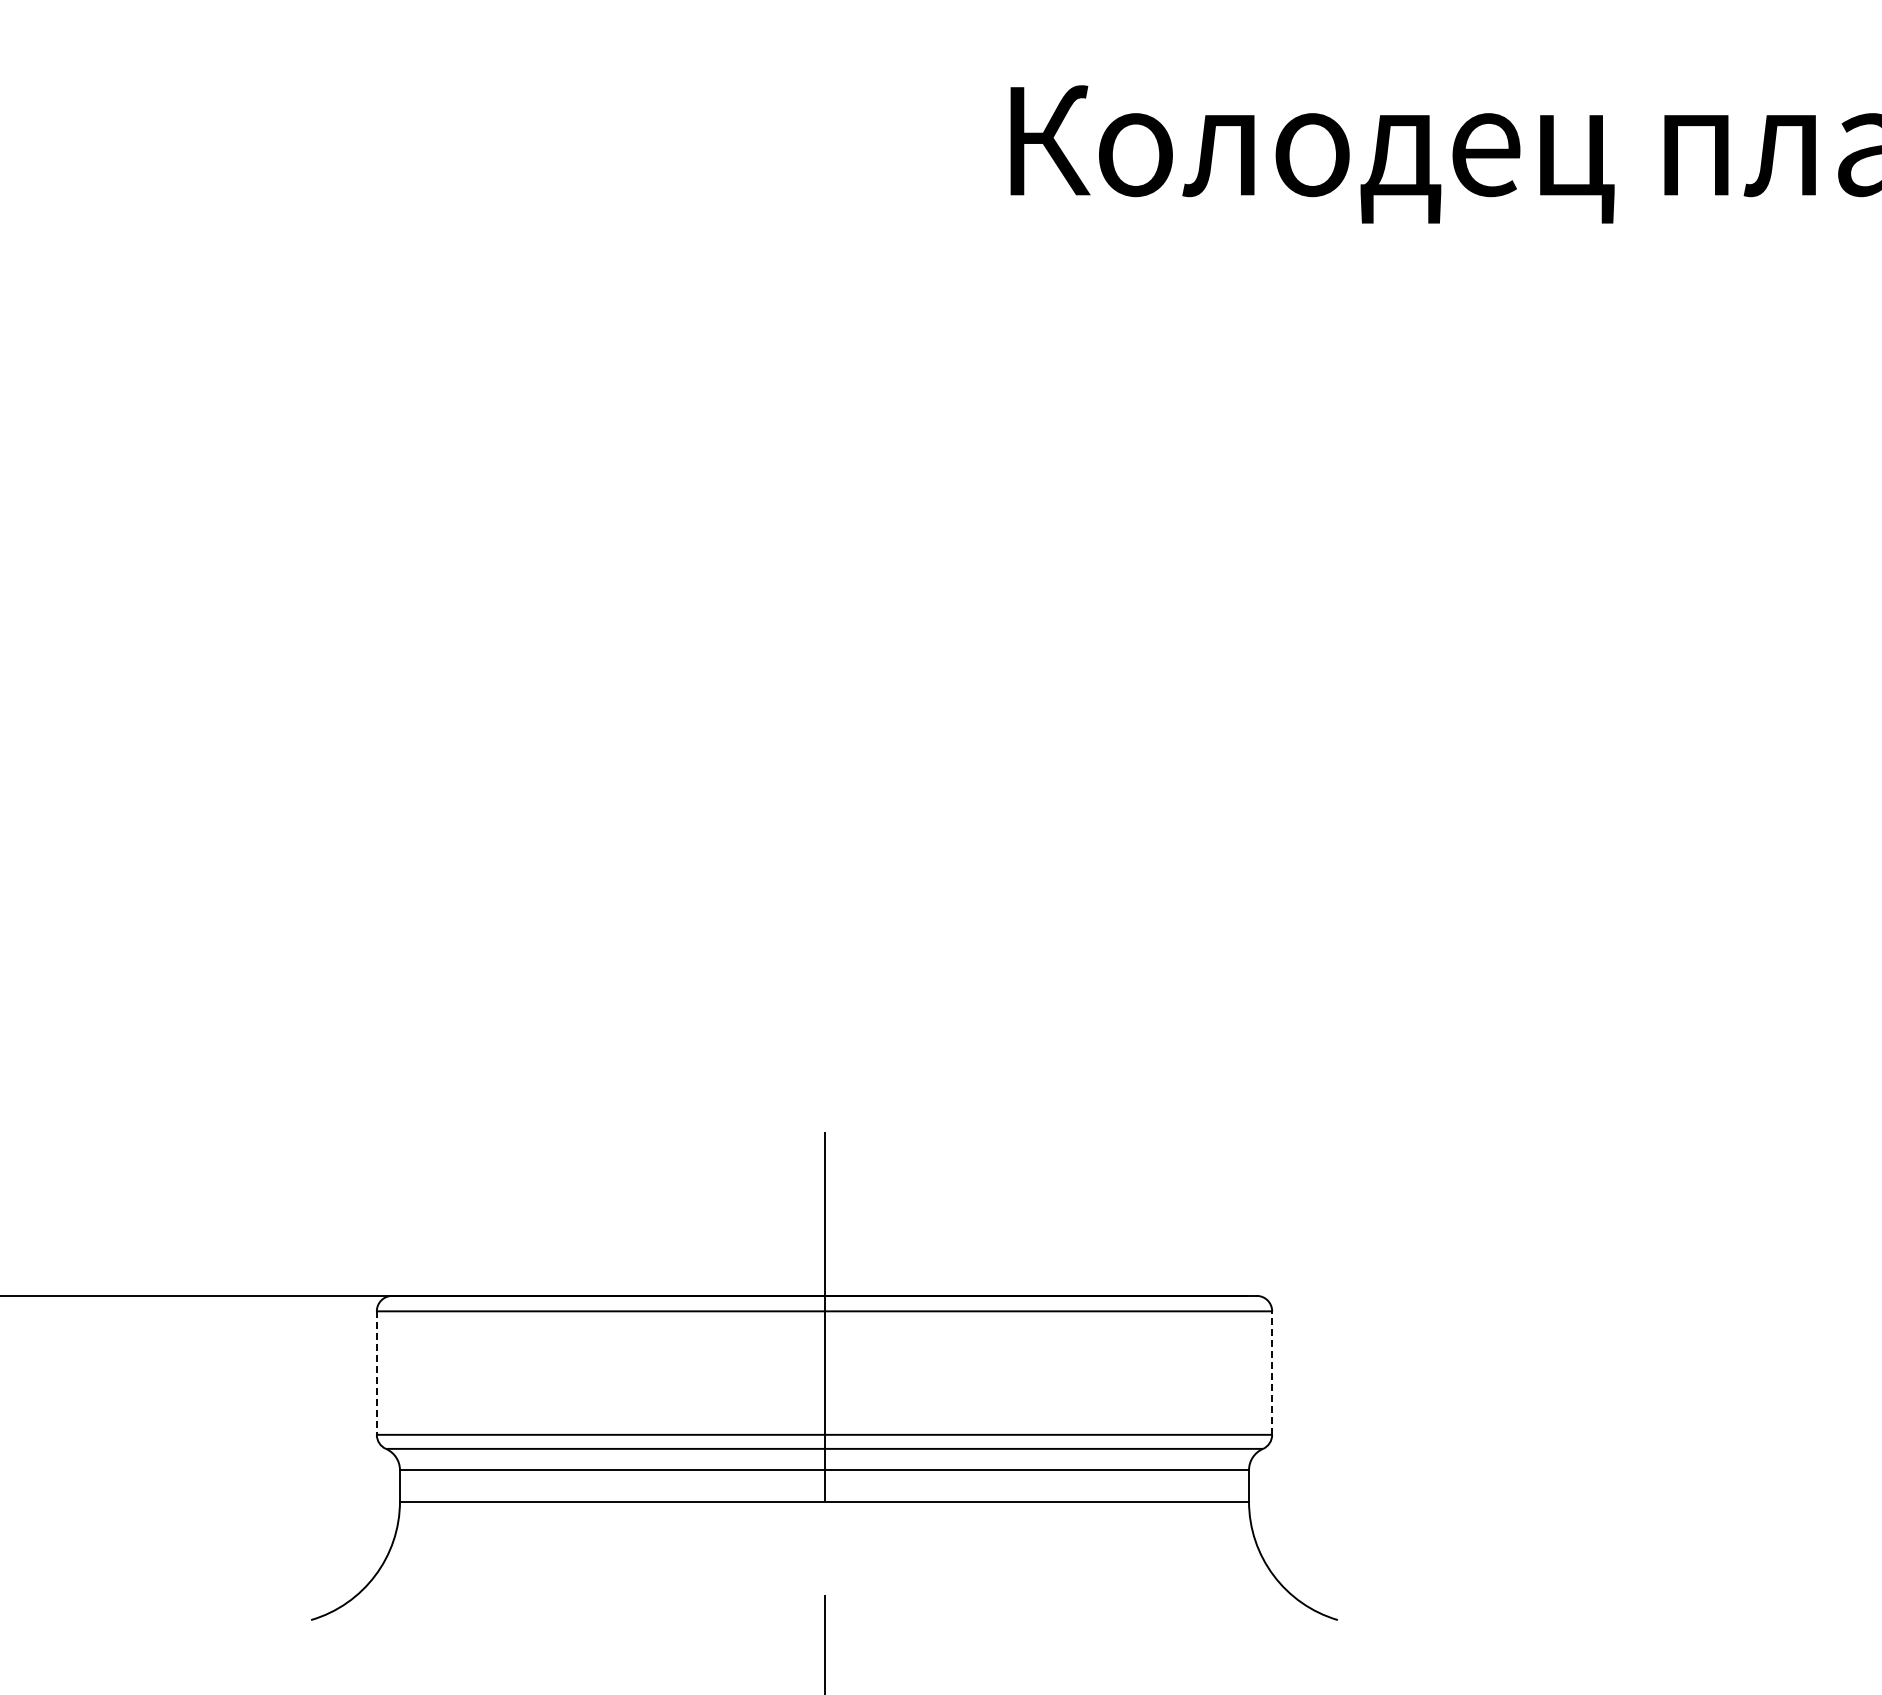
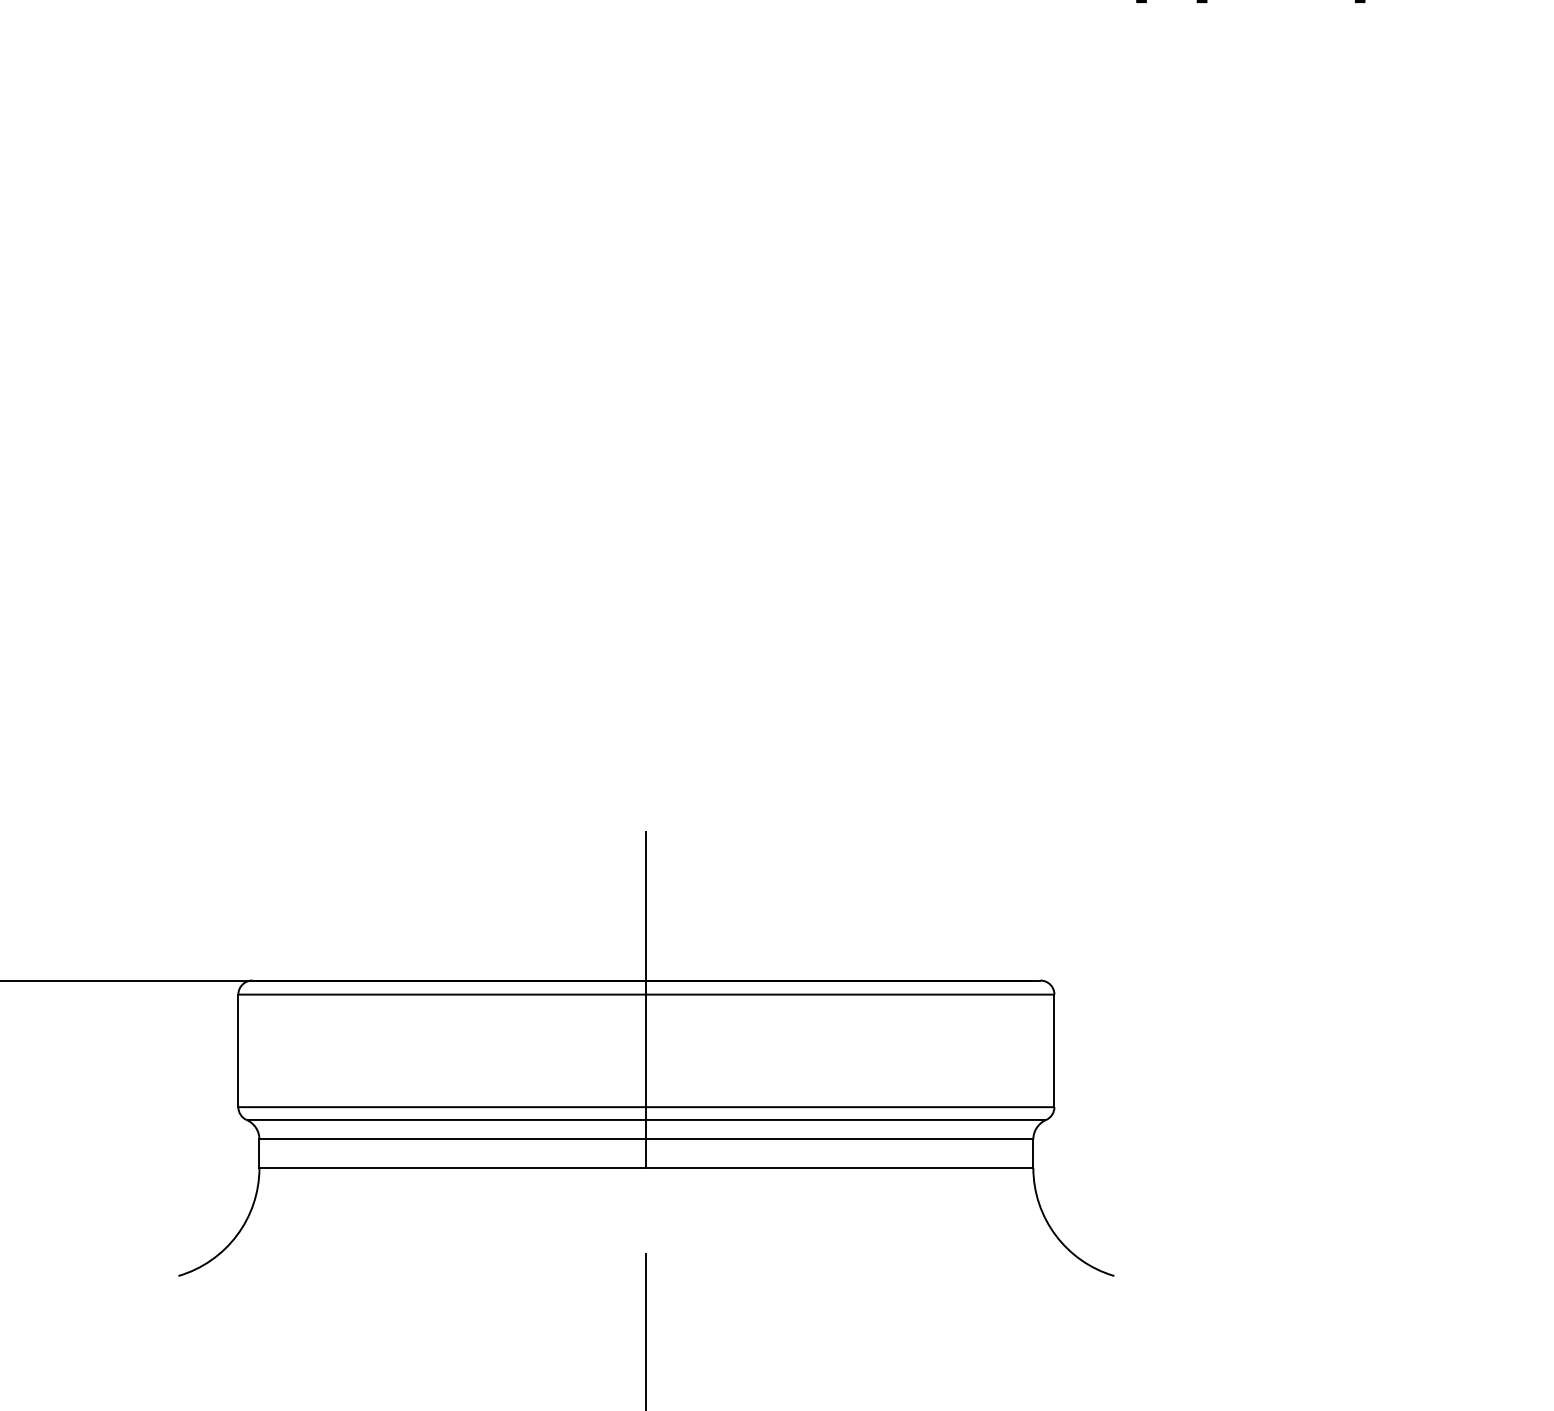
line: (376, 1373) -> (238, 1051), dashed -> solid
line: (1272, 1373) -> (1054, 1051), dashed -> solid

